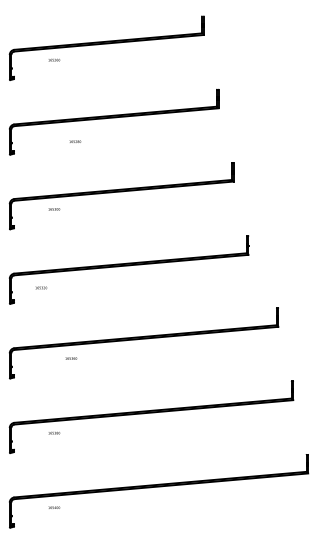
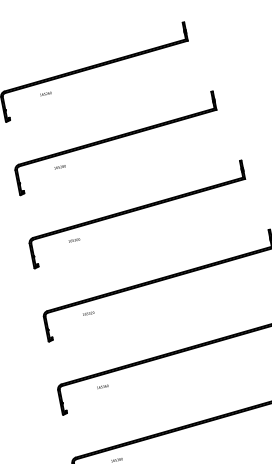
text: (75, 141) -> (60, 166), moved
text: (41, 287) -> (88, 313), moved
text: (71, 358) -> (103, 386), moved

